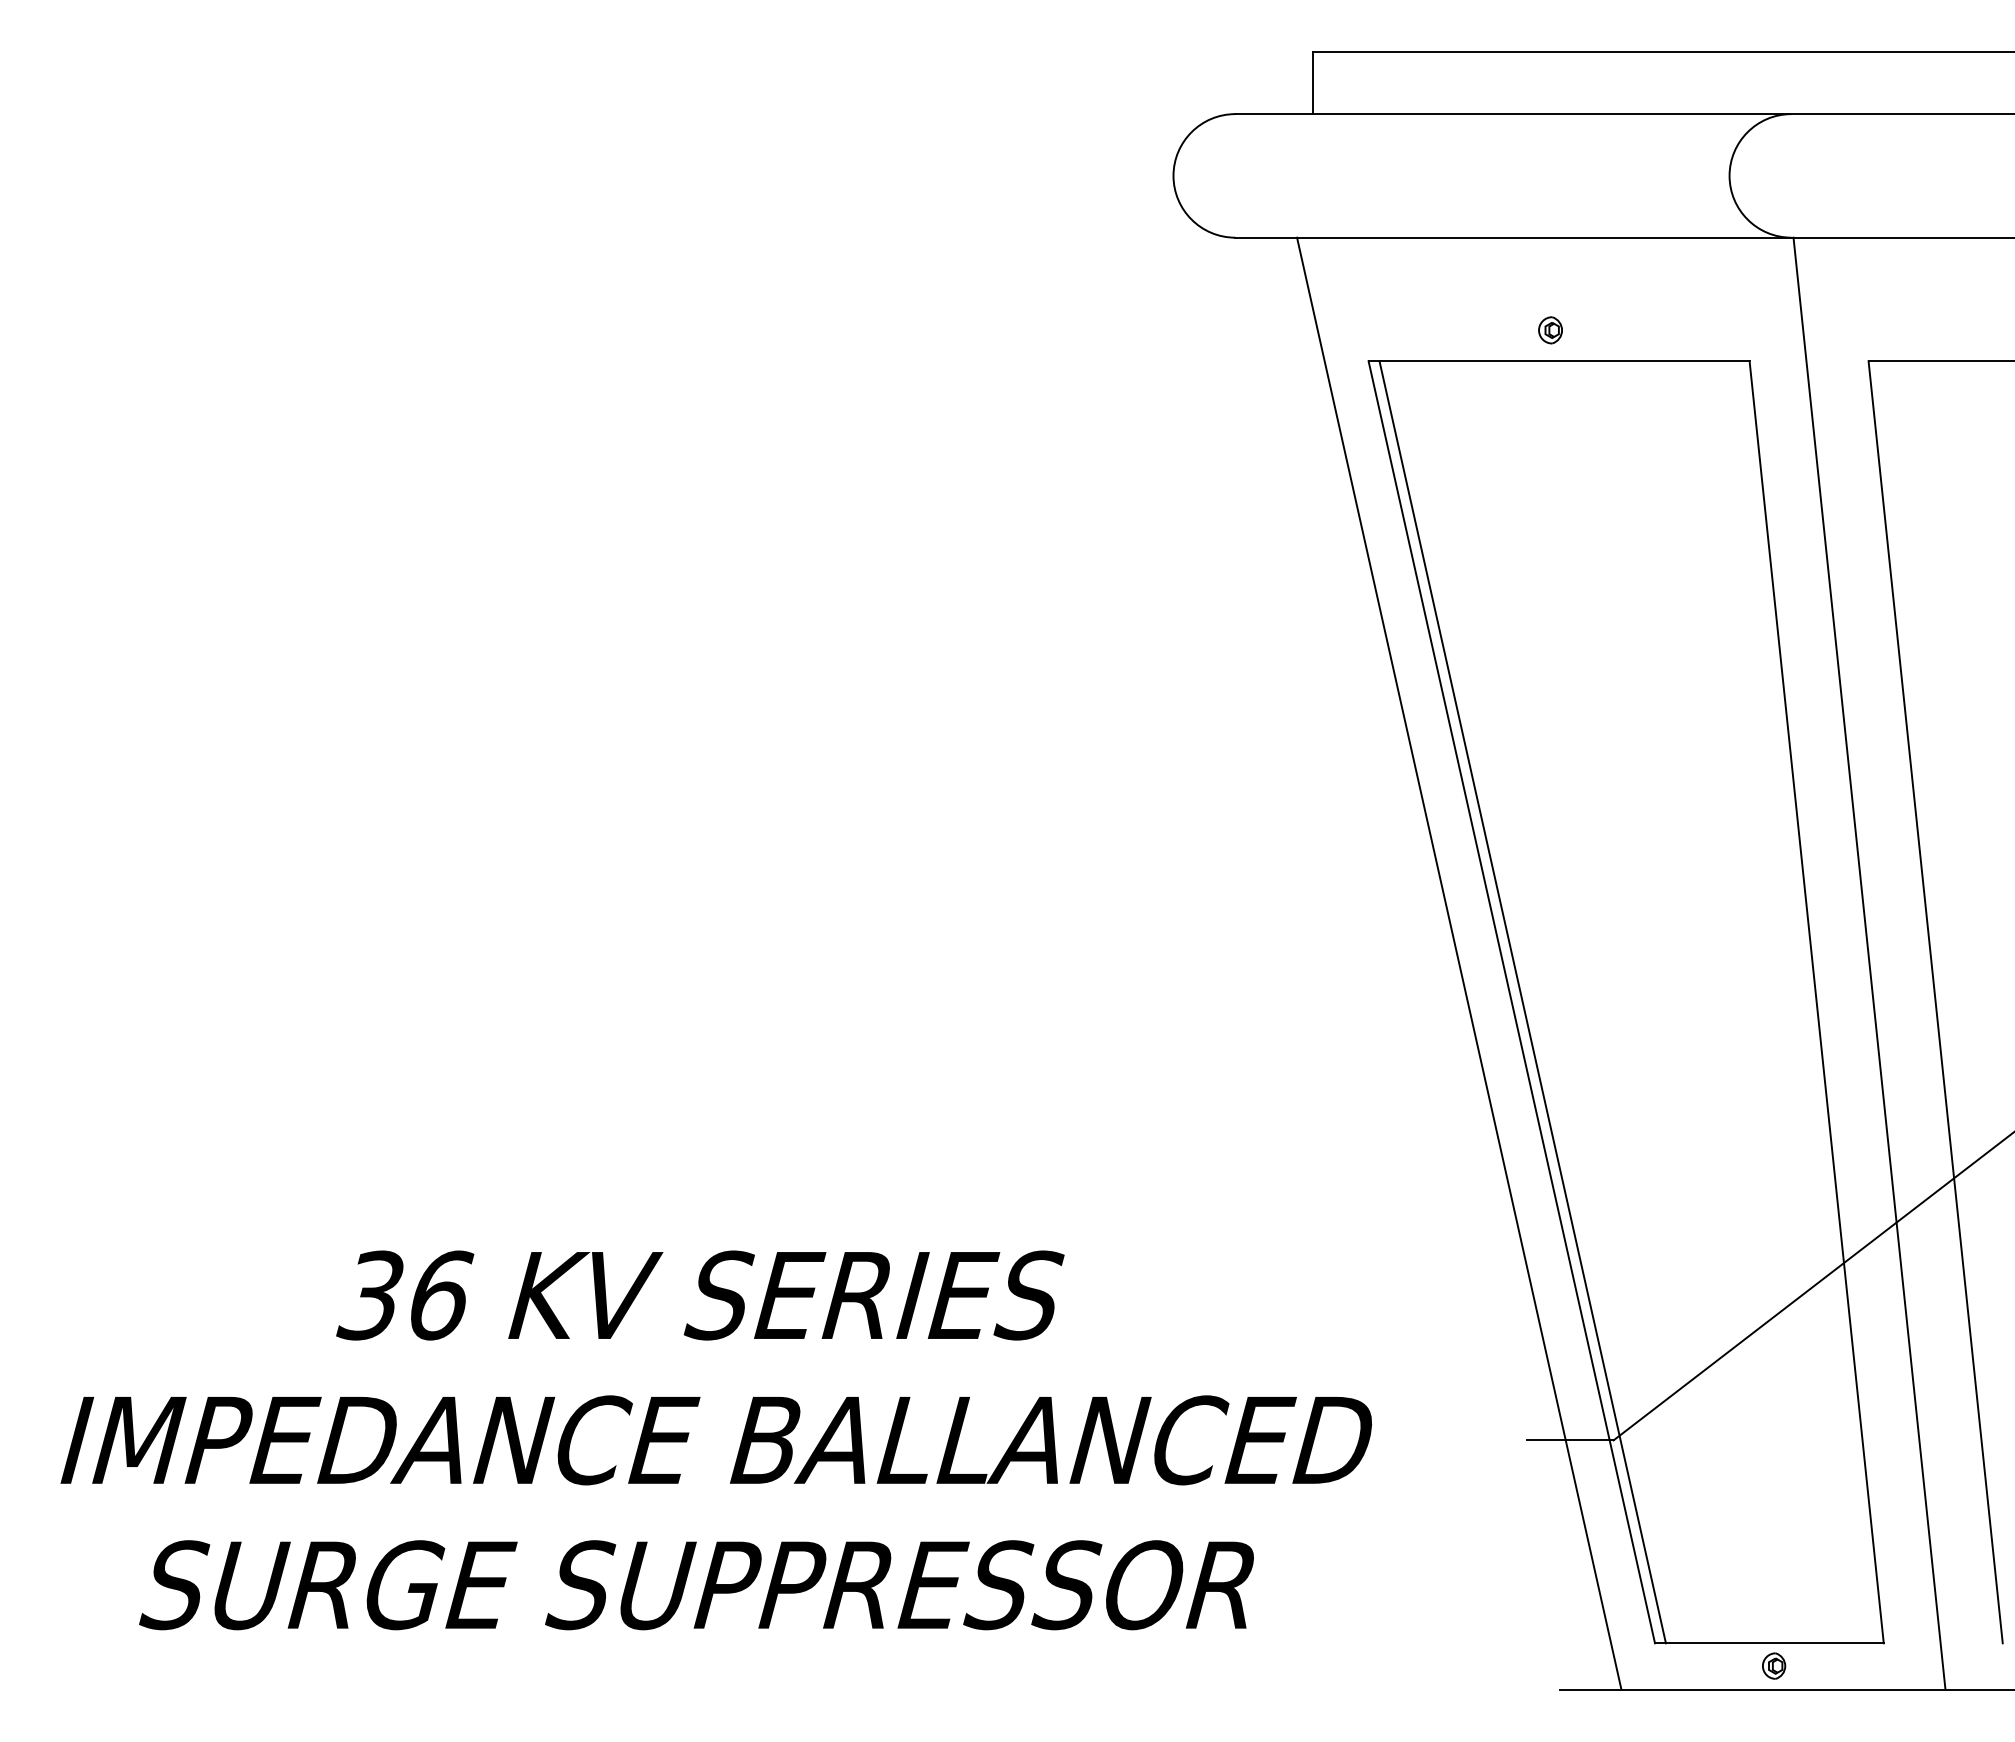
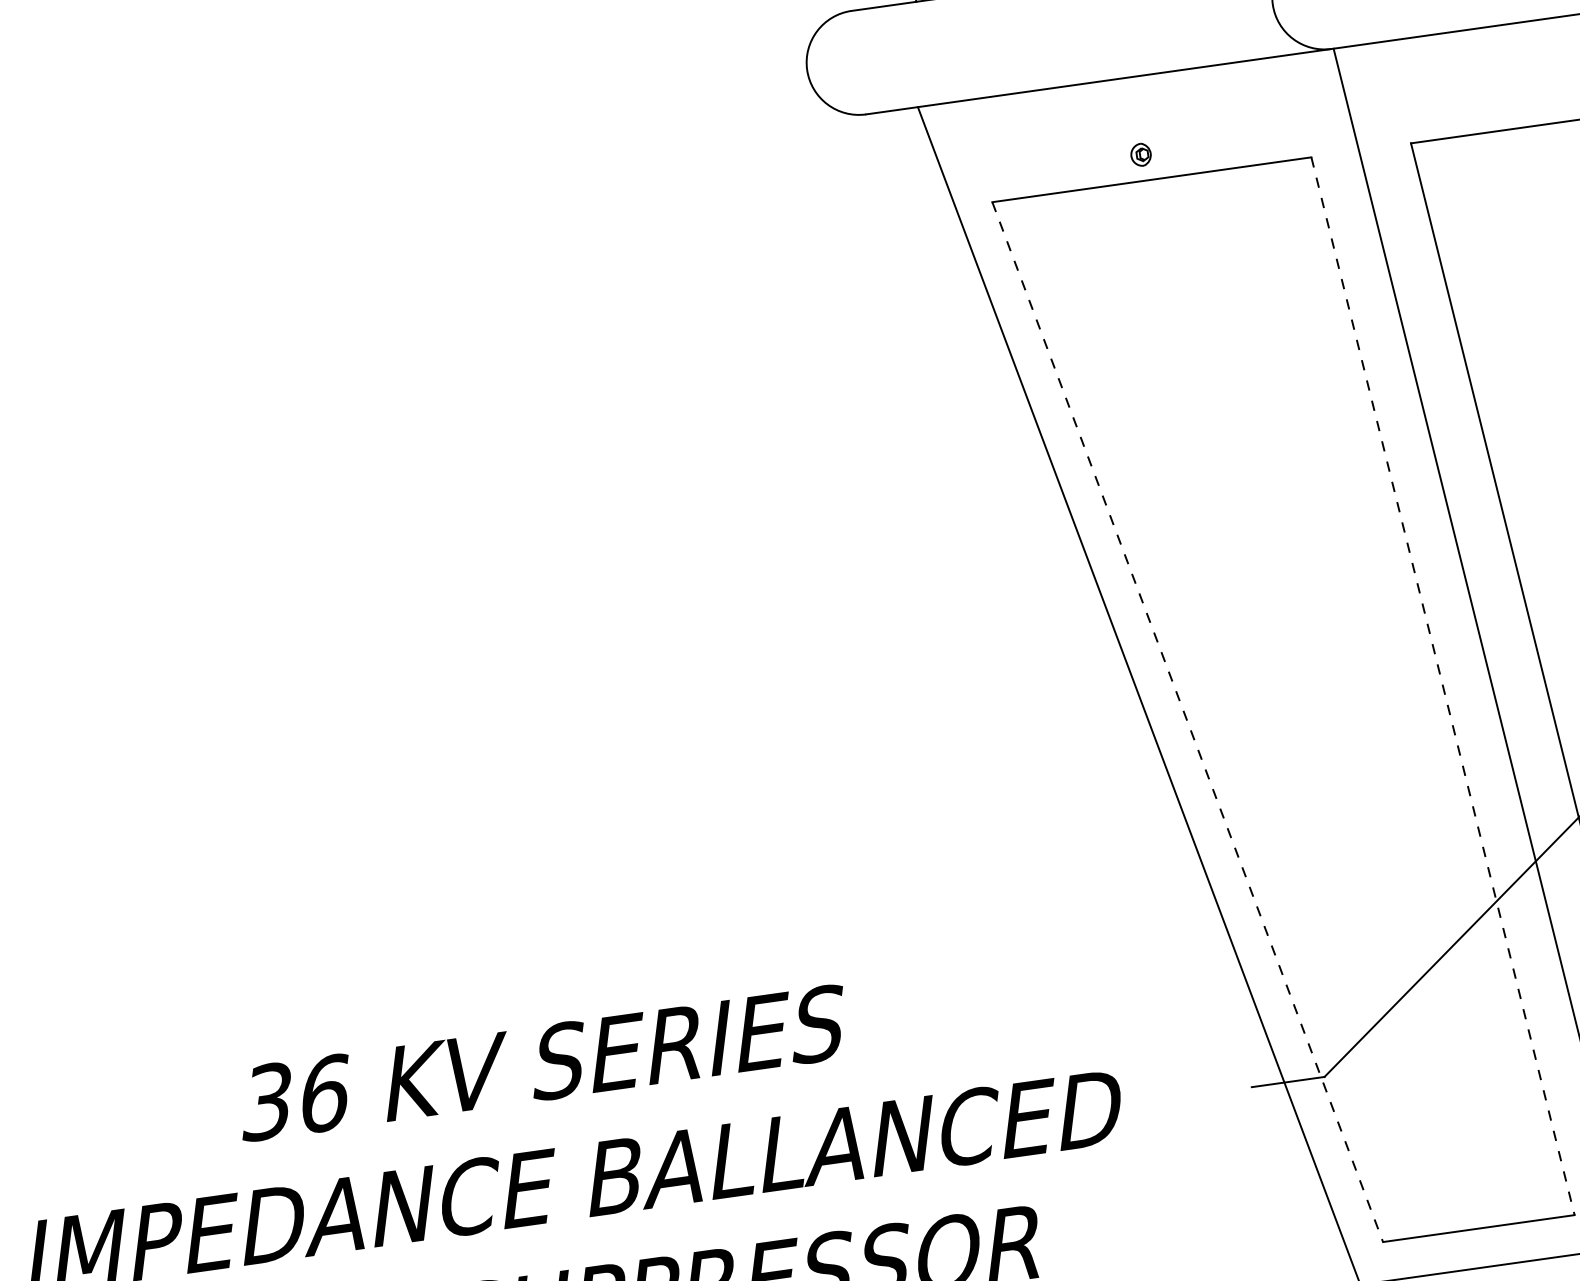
line: (1511, 1002) -> (1187, 722), solid -> dashed
line: (1522, 1002) -> (1196, 721), removed
line: (1816, 1002) -> (1442, 686), solid -> dashed
part: (1774, 1665) -> (1485, 1246), removed

